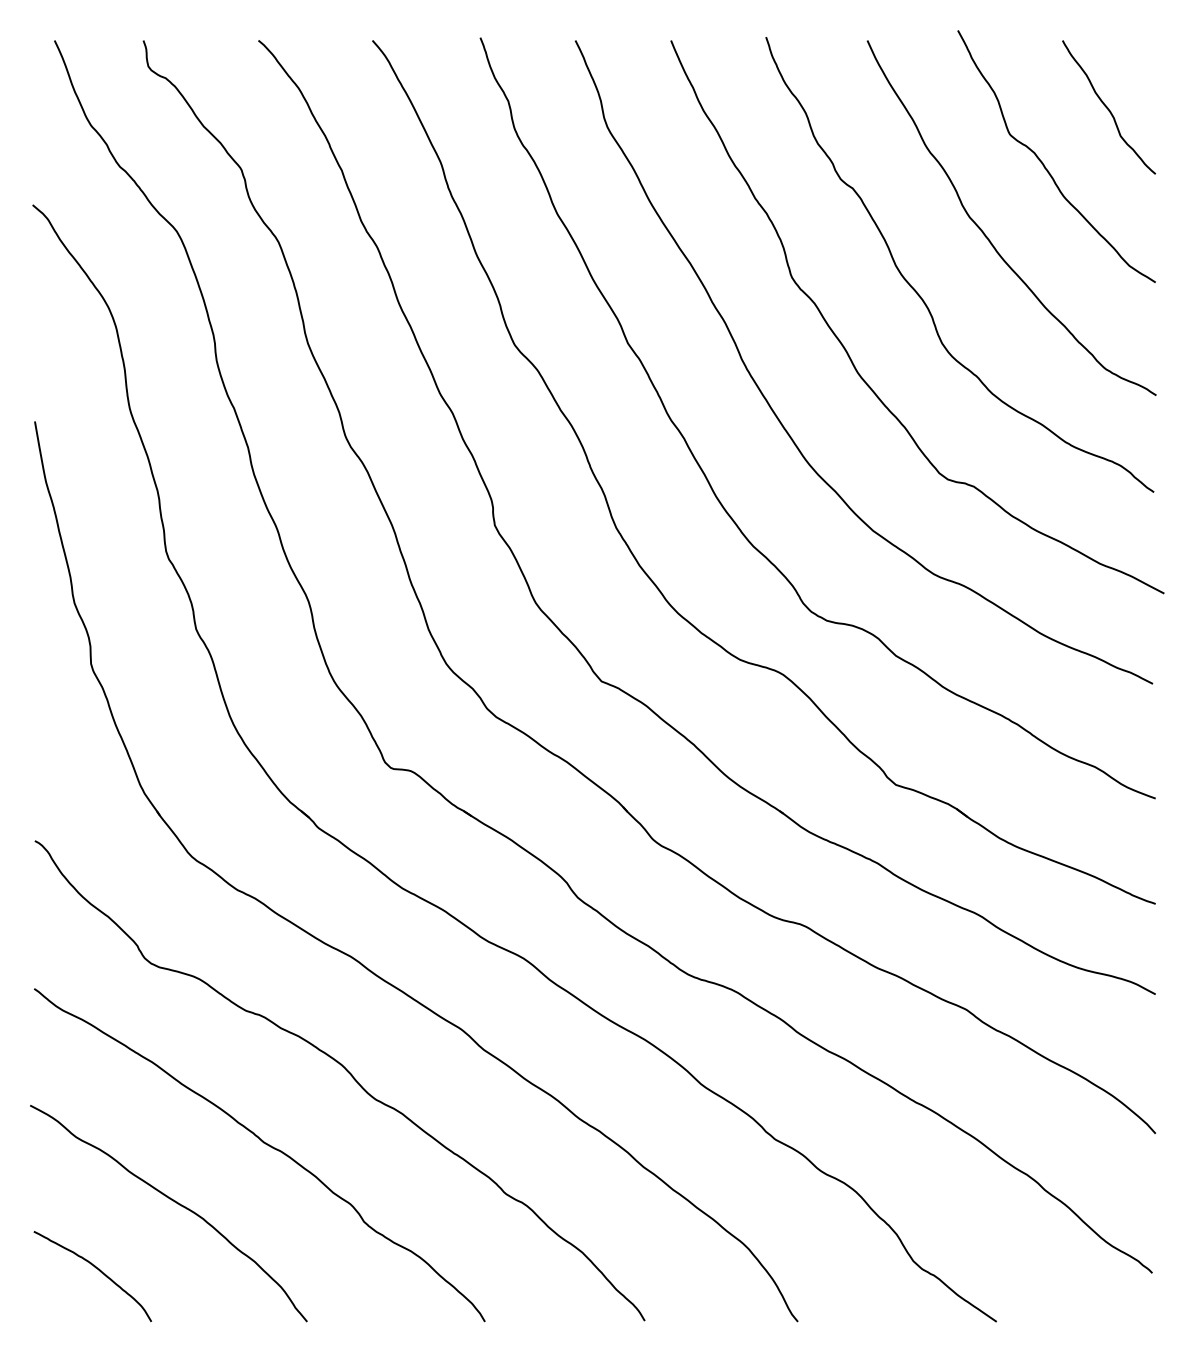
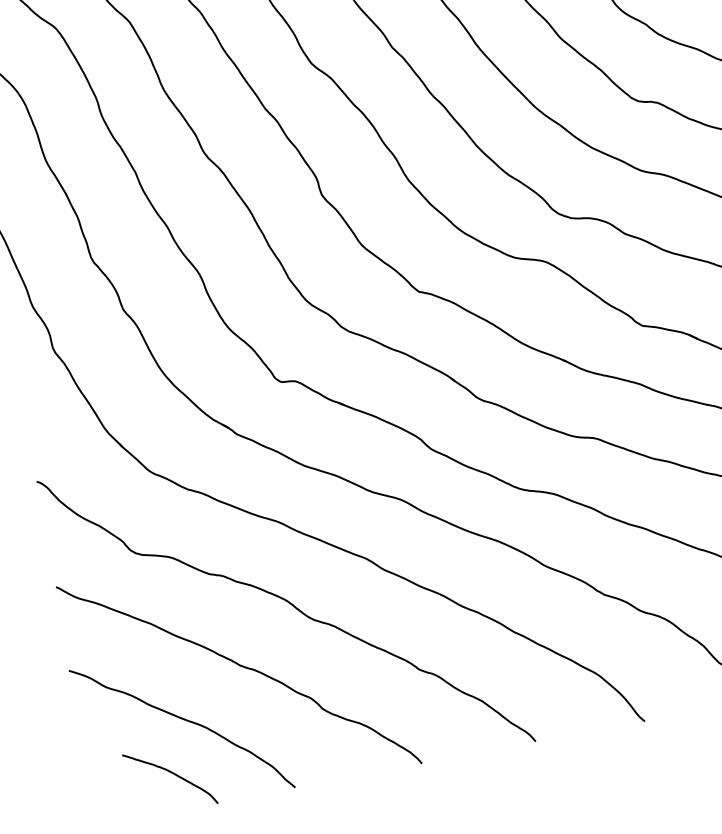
curve: (98, 1270) -> (173, 774), moved

